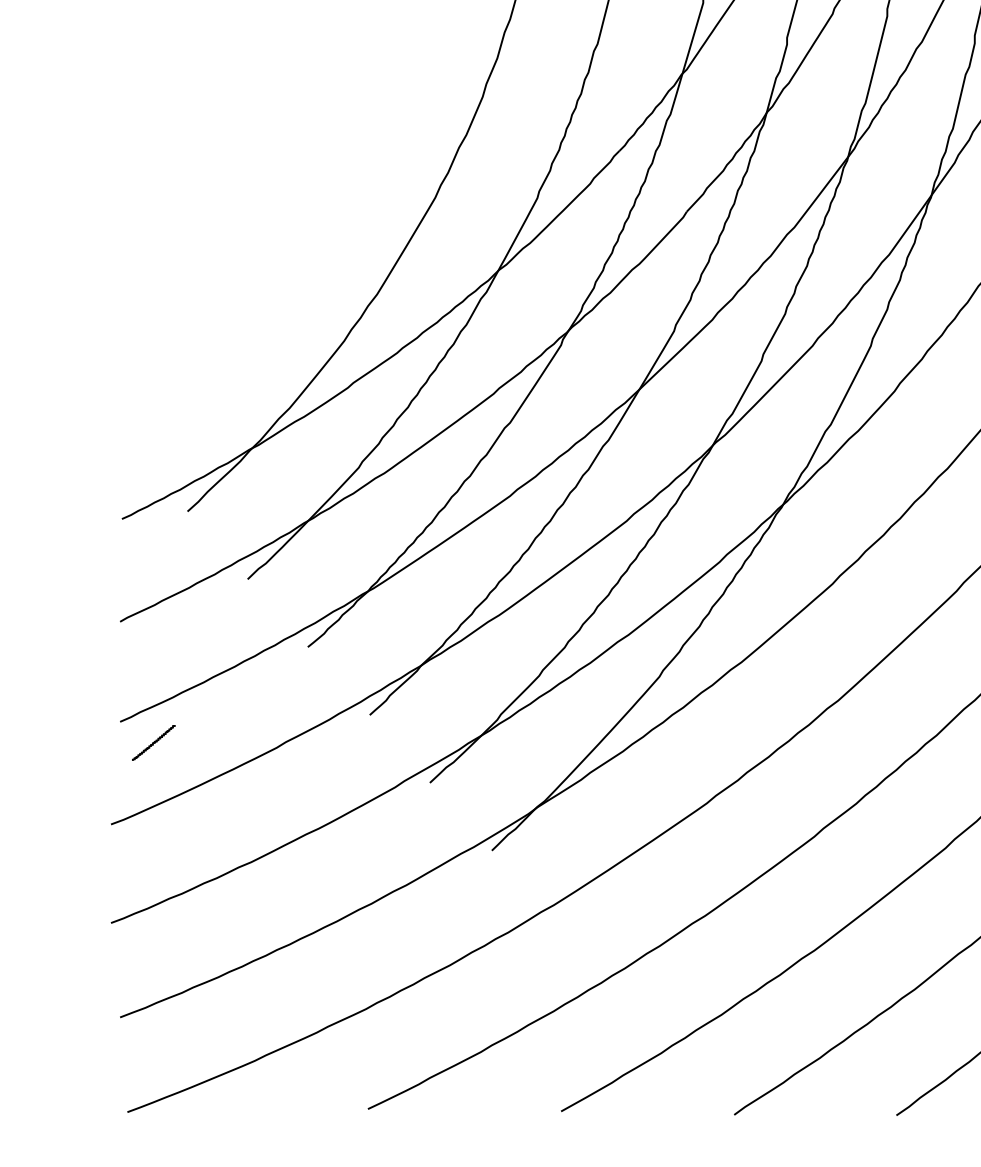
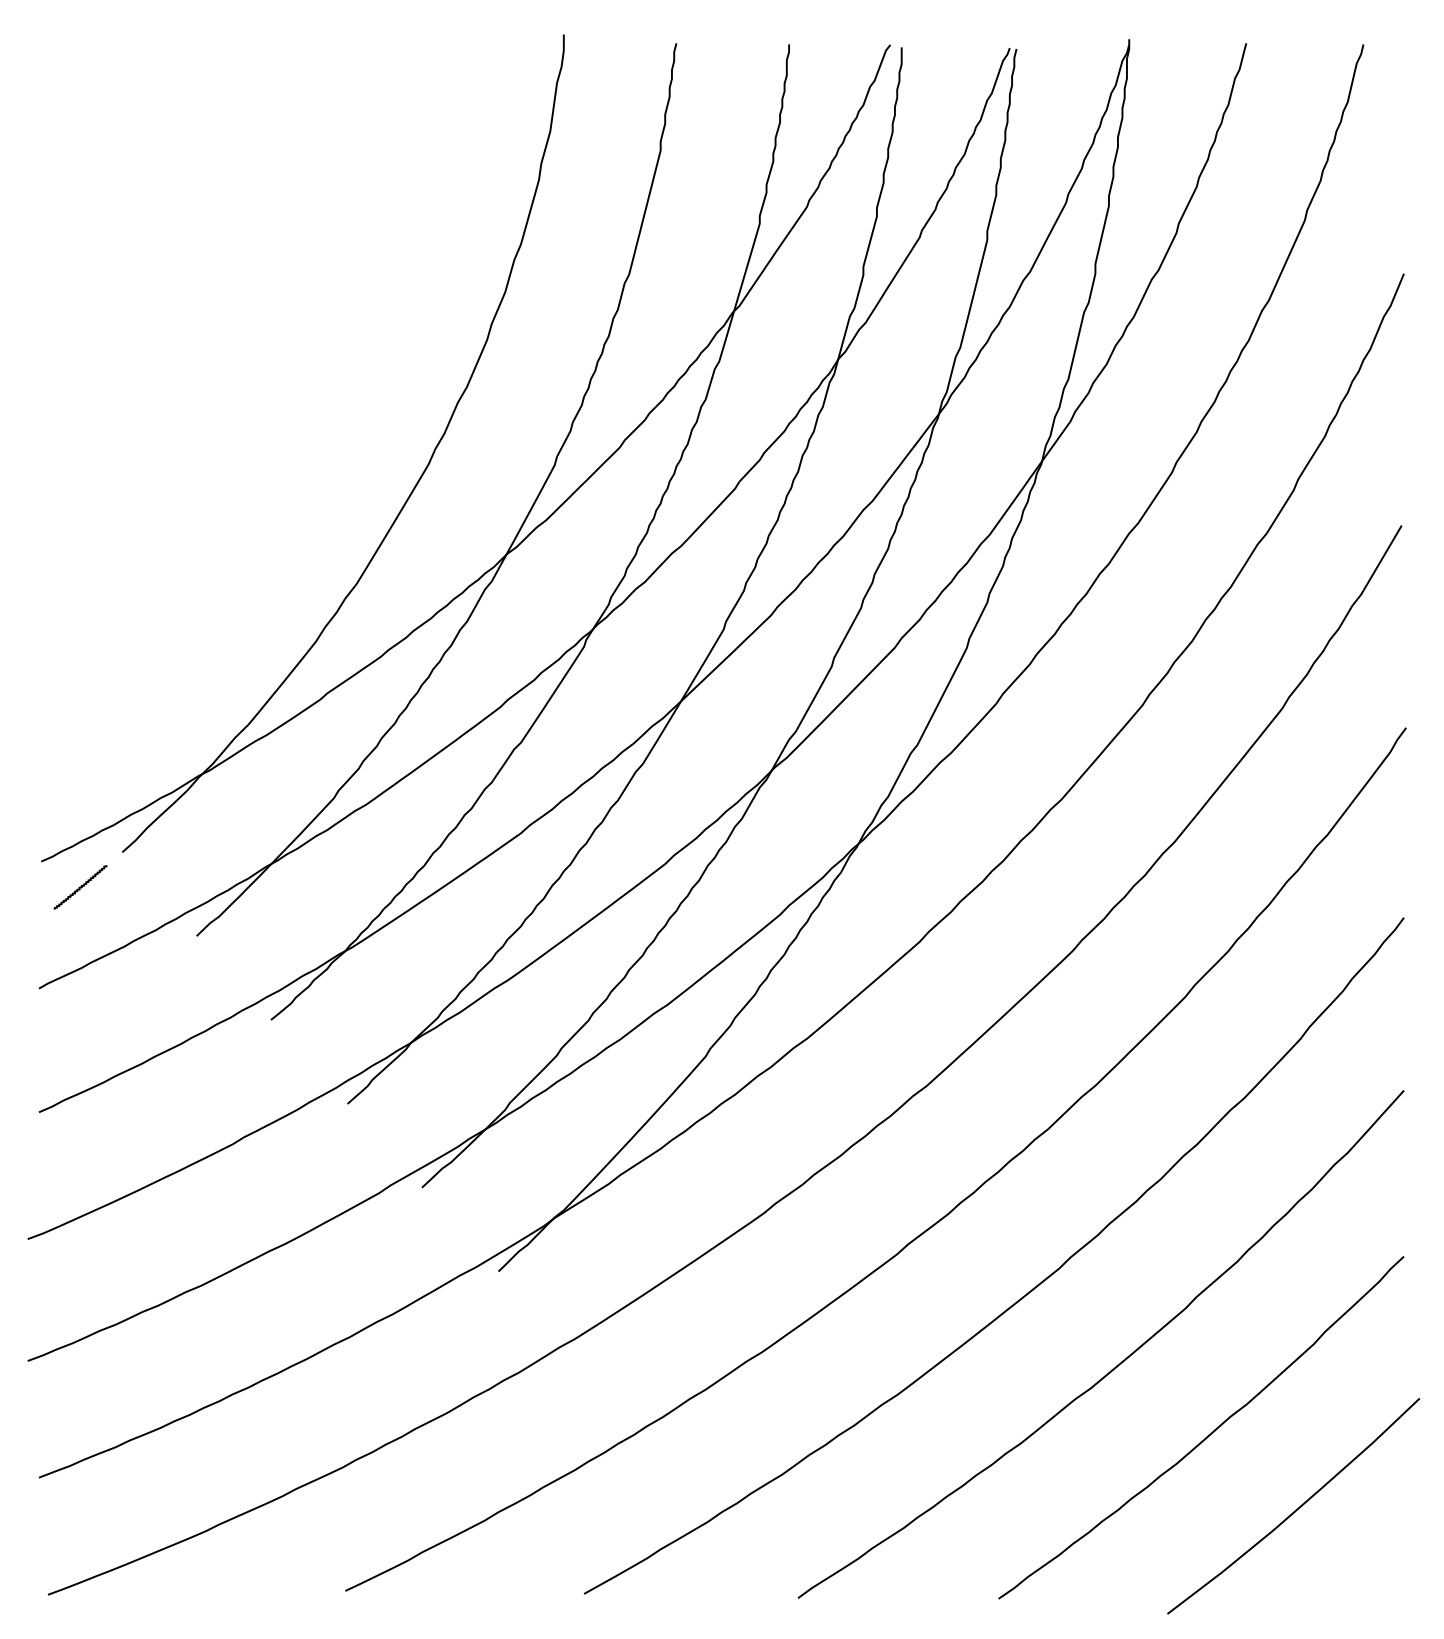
line: (153, 743) -> (80, 887), moved

